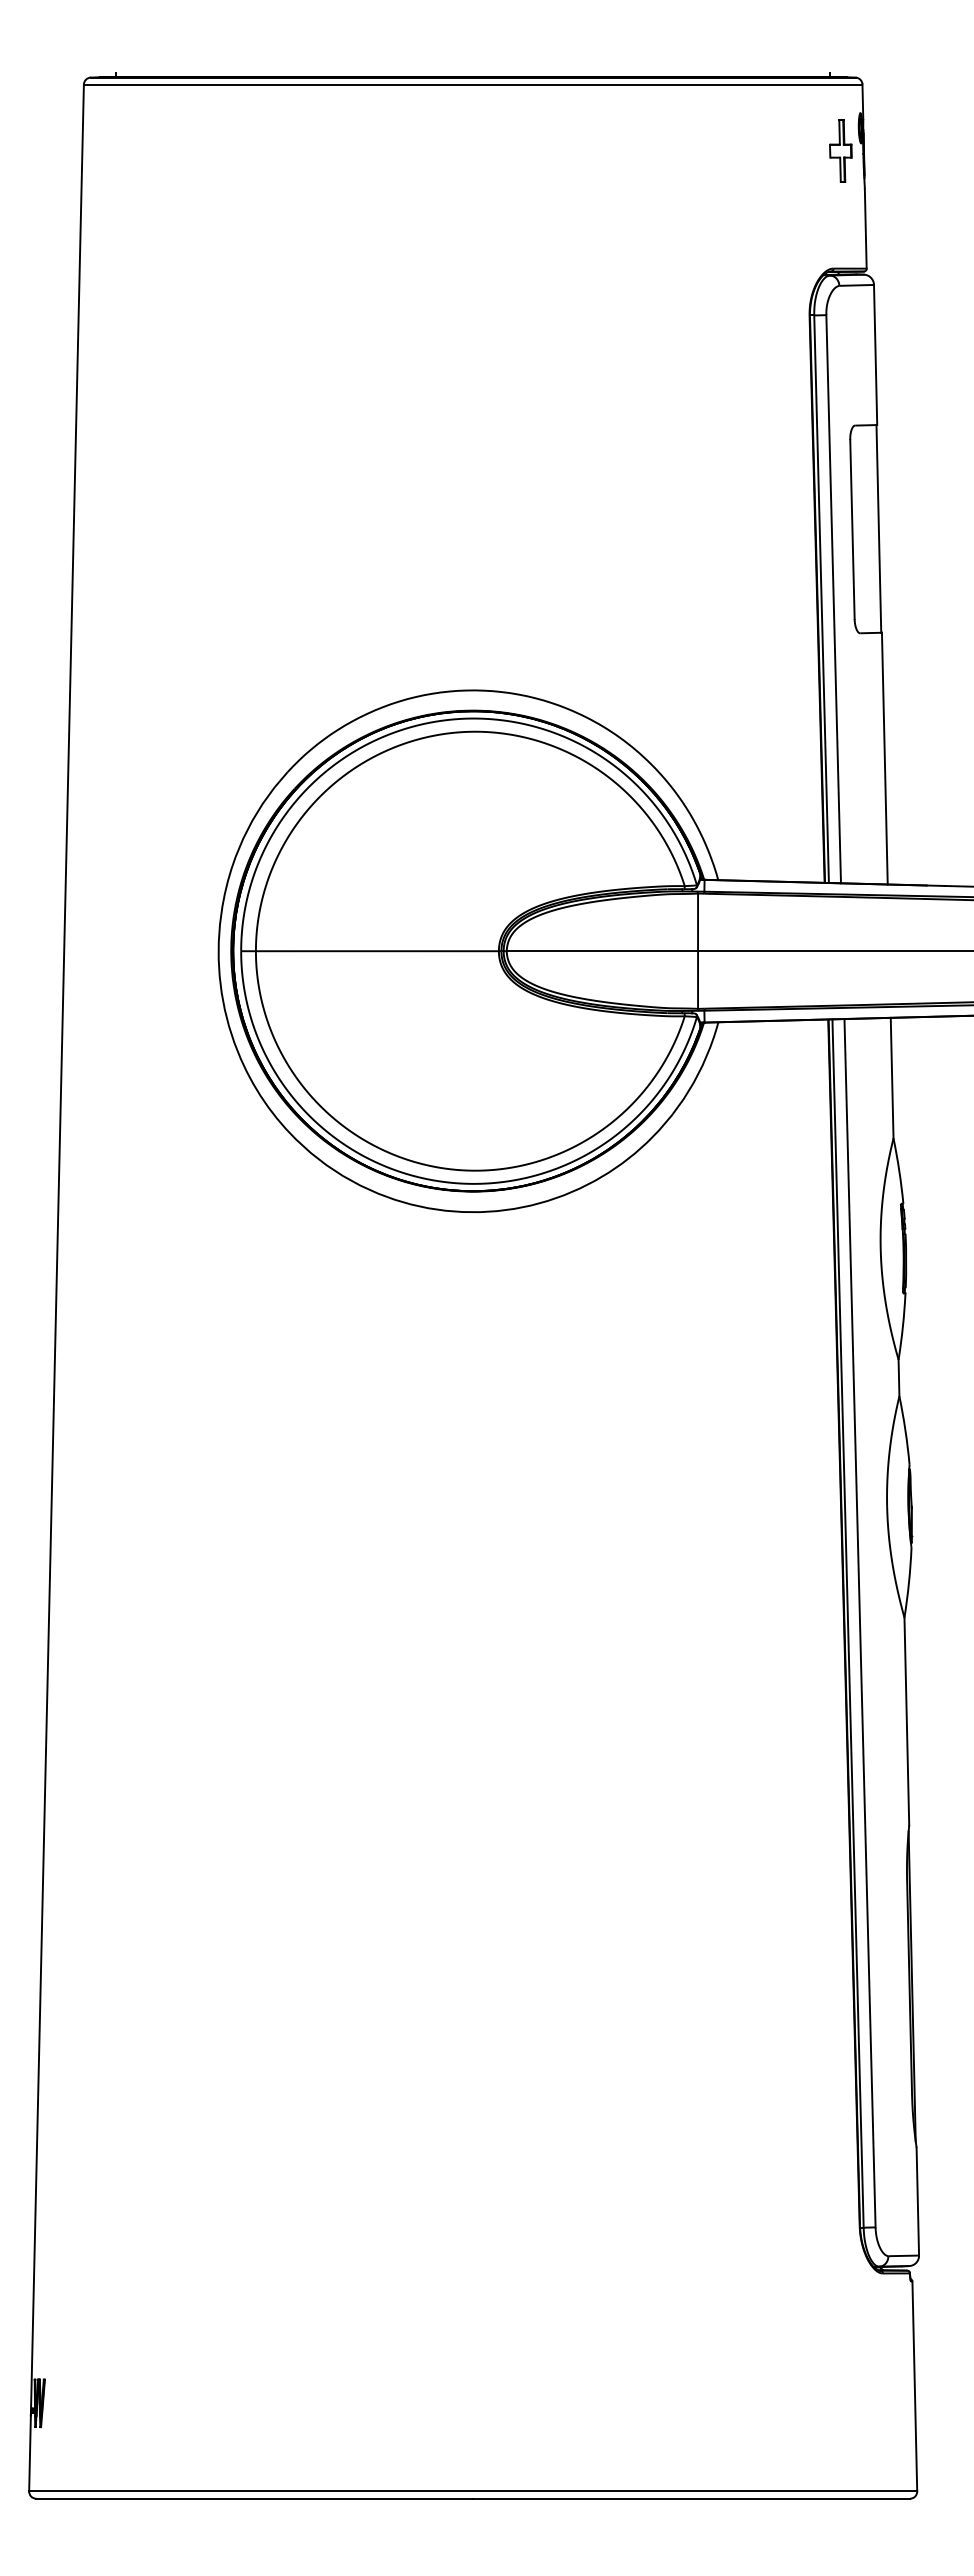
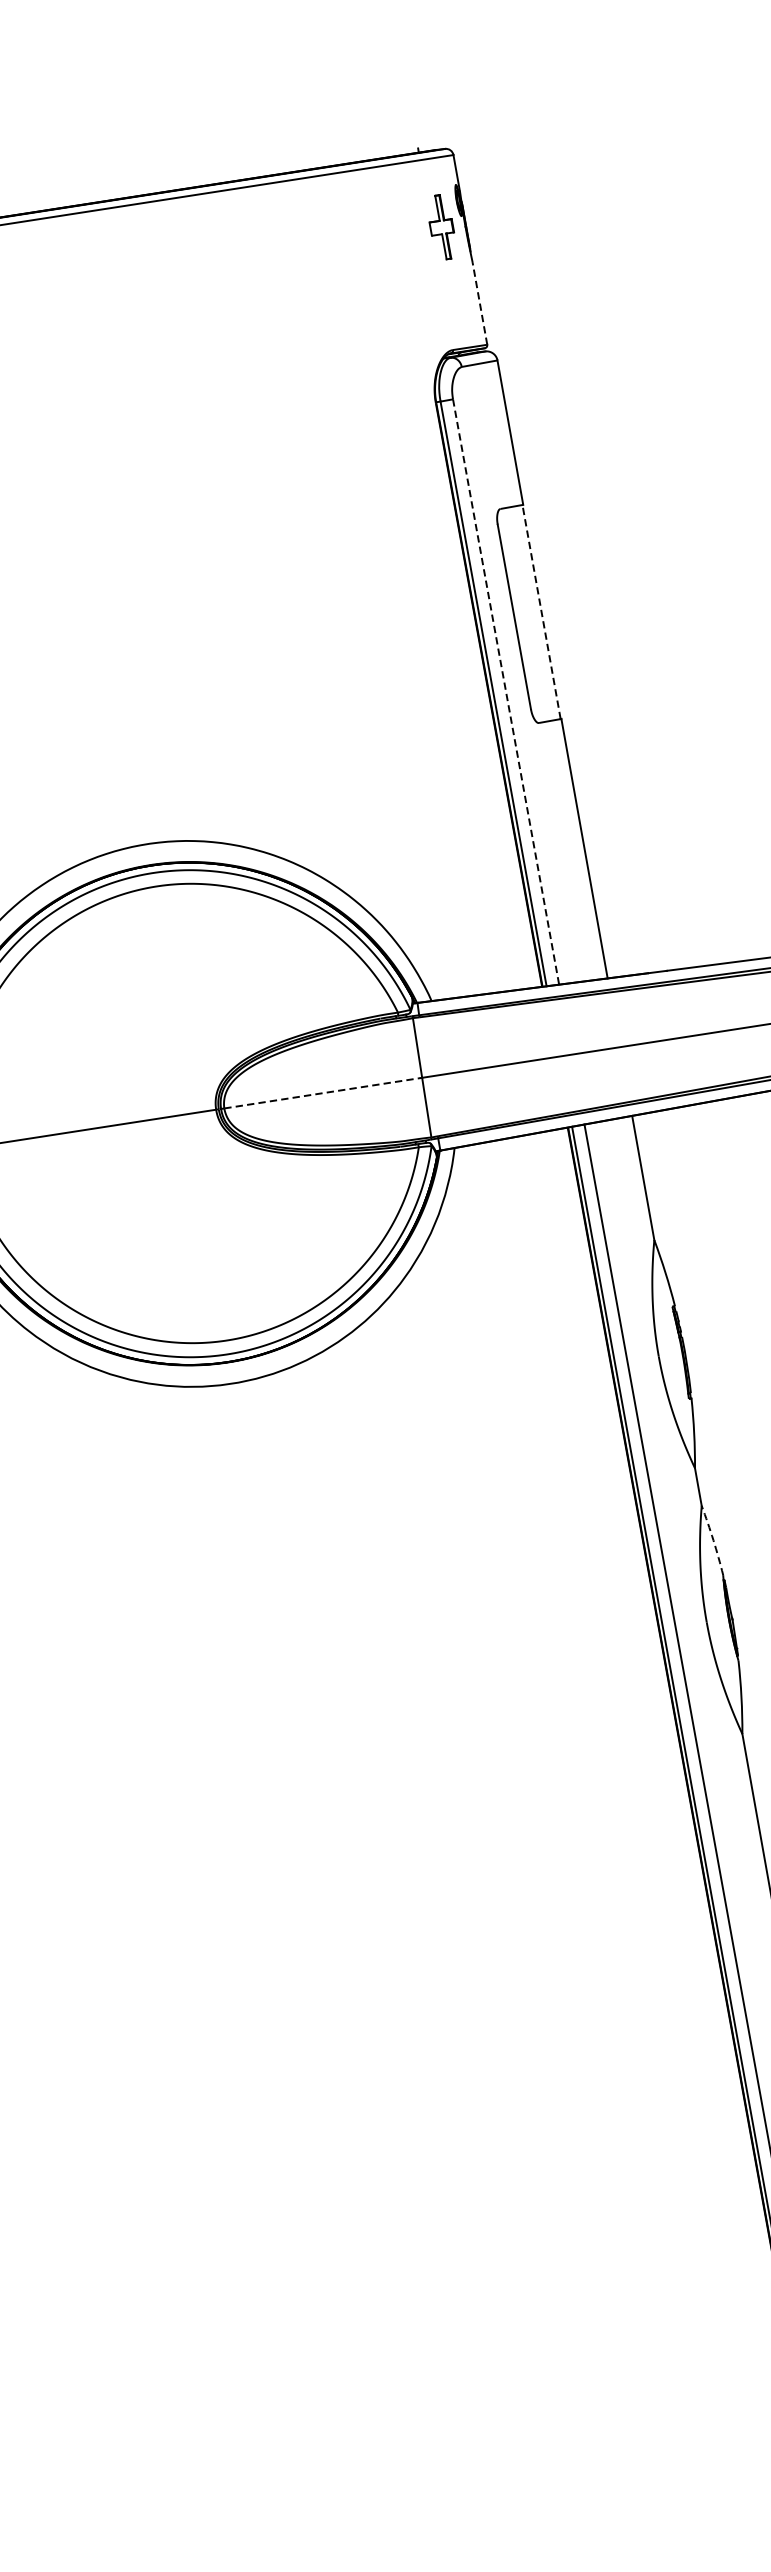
line: (865, 228) -> (479, 303), solid -> dashed
line: (878, 528) -> (541, 611), solid -> dashed
line: (833, 599) -> (505, 692), solid -> dashed
line: (601, 951) -> (322, 1093), solid -> dashed
arc: (905, 1430) -> (713, 1540), solid -> dashed

